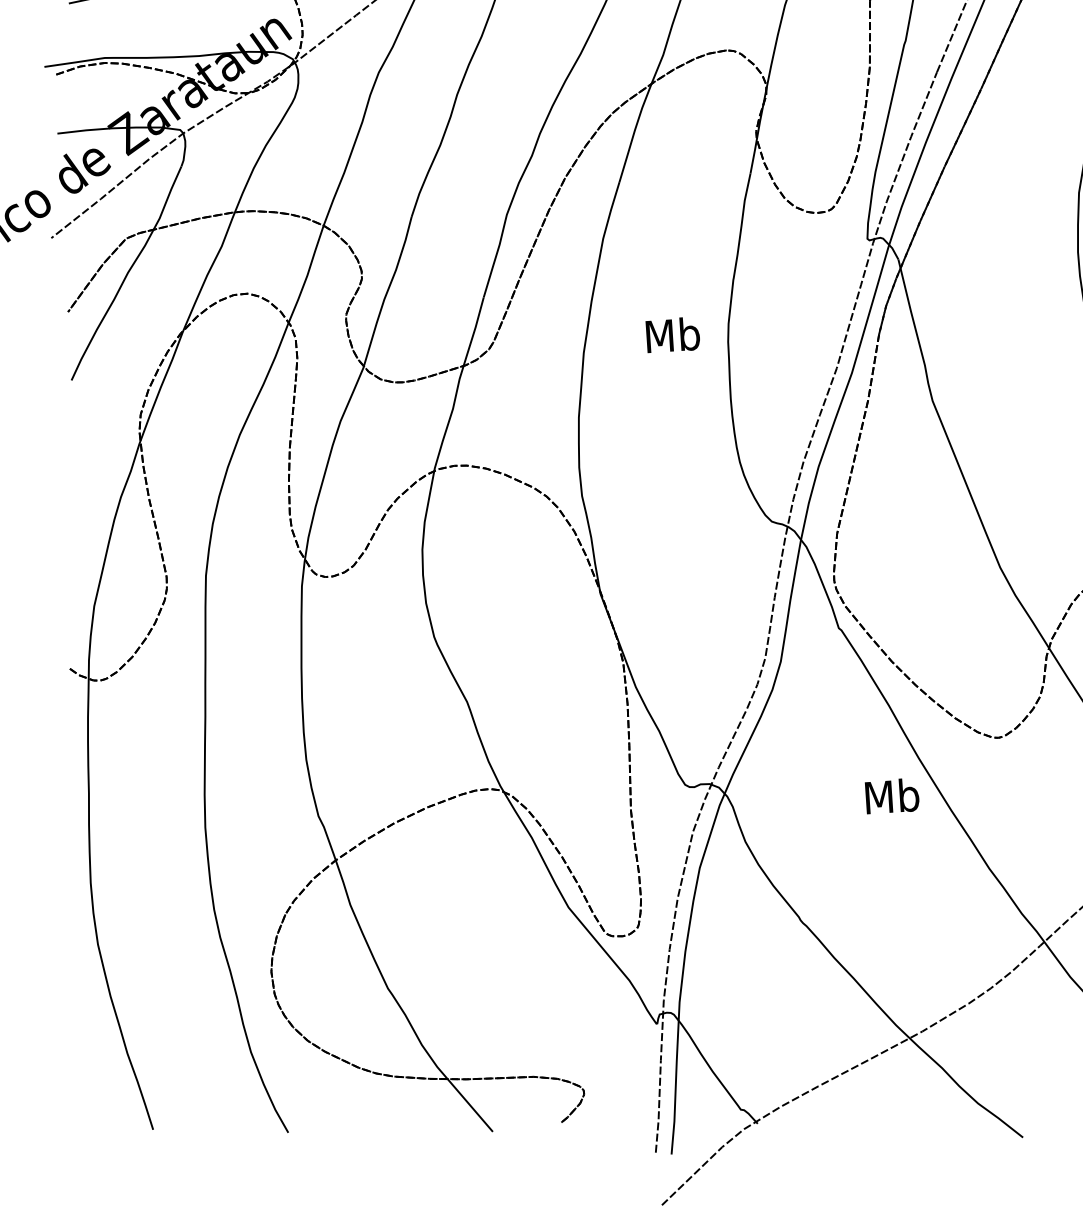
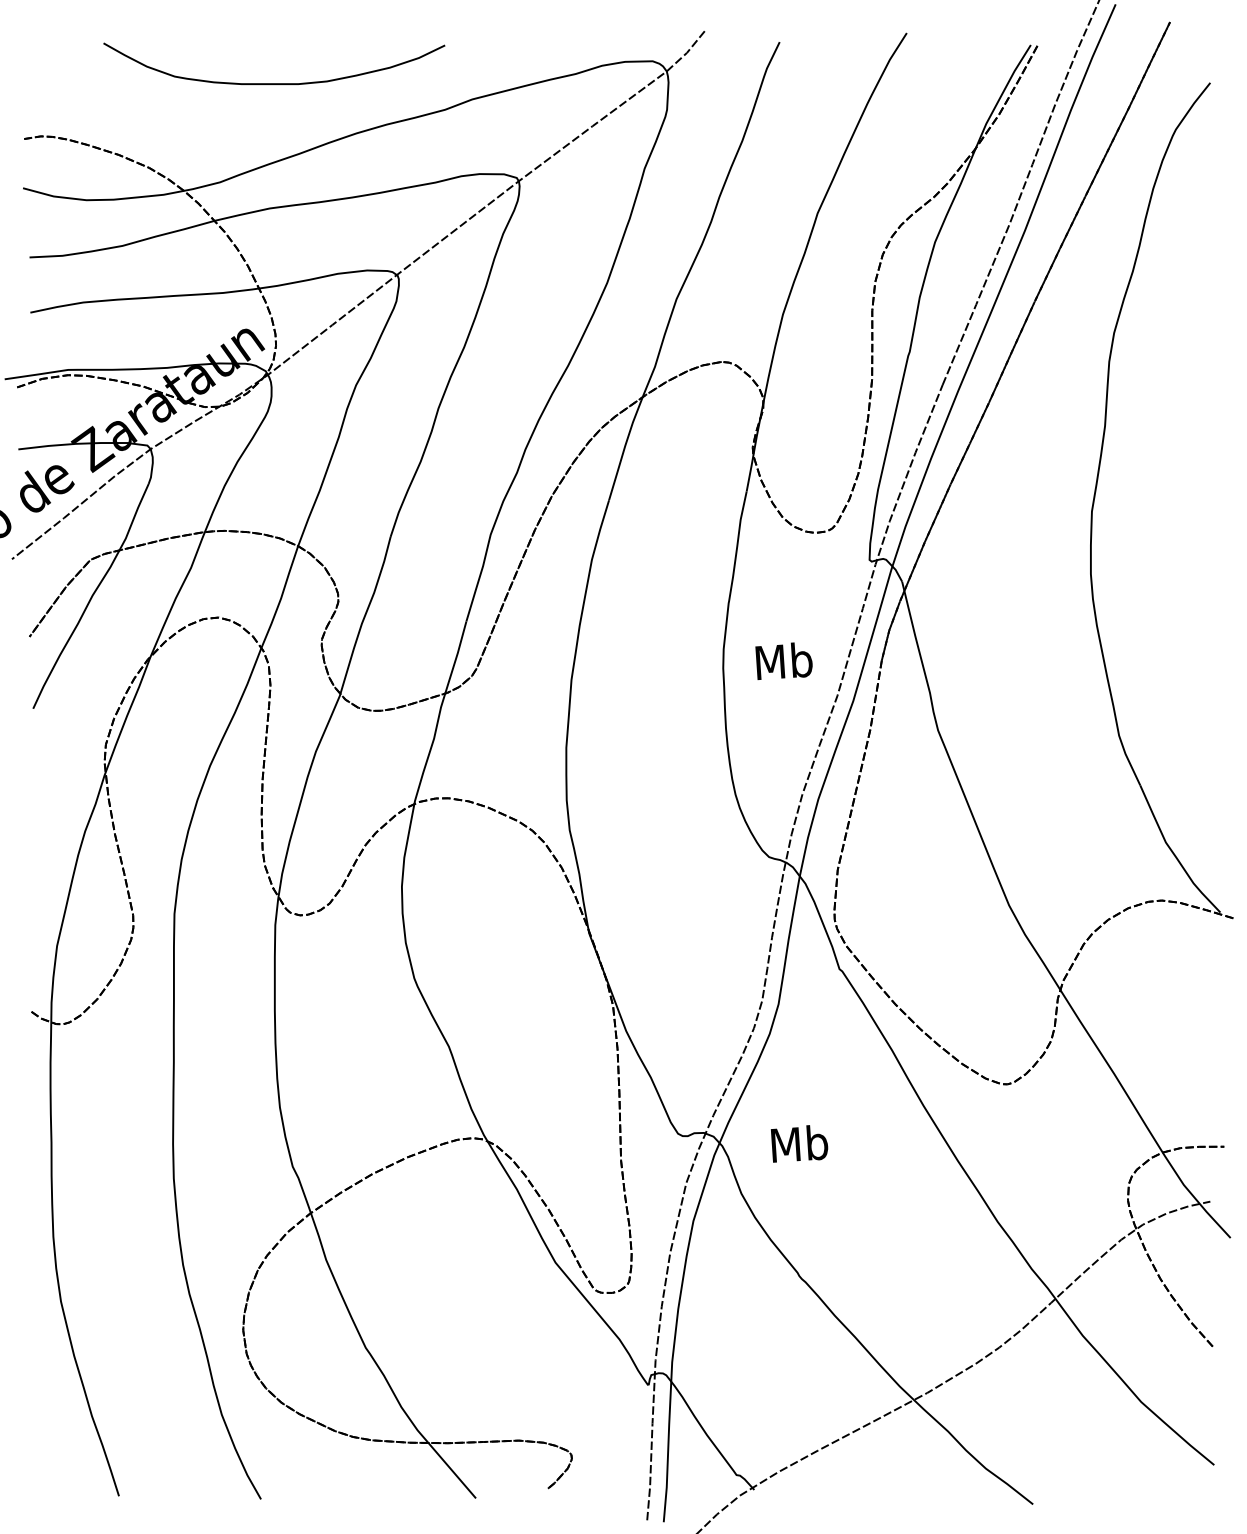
text: (672, 334) -> (783, 660), moved
text: (892, 796) -> (799, 1143), moved

